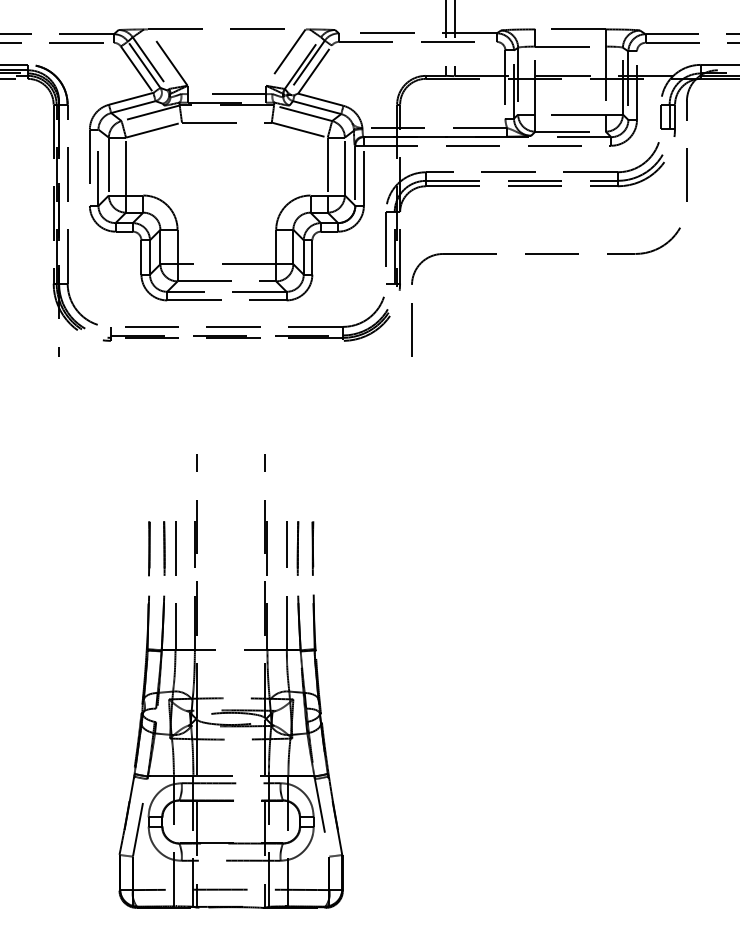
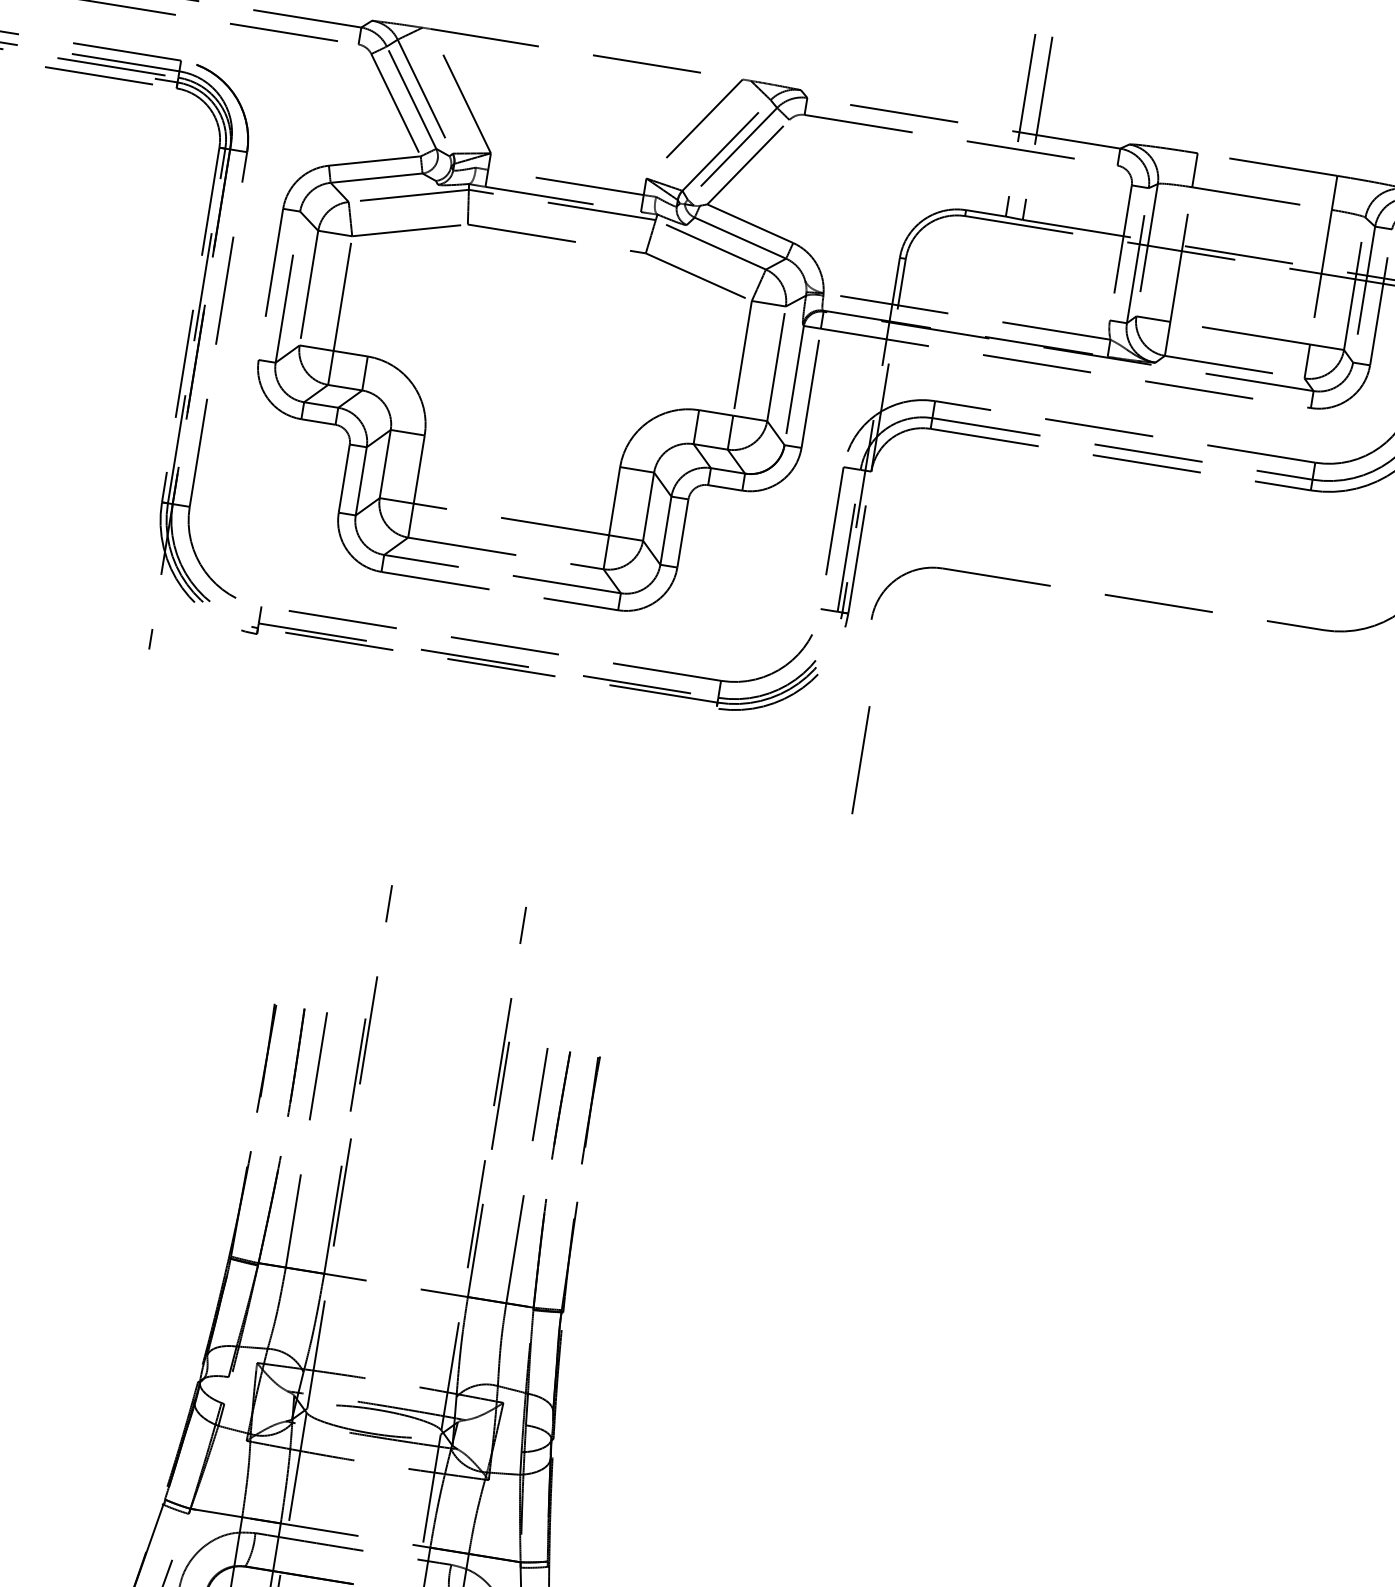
line: (411, 329) -> (860, 759), moved

